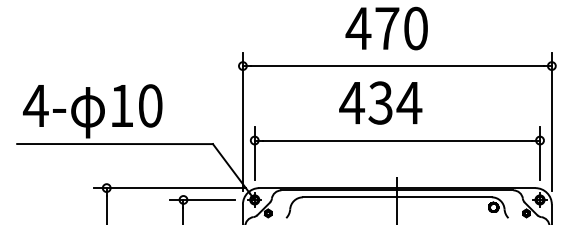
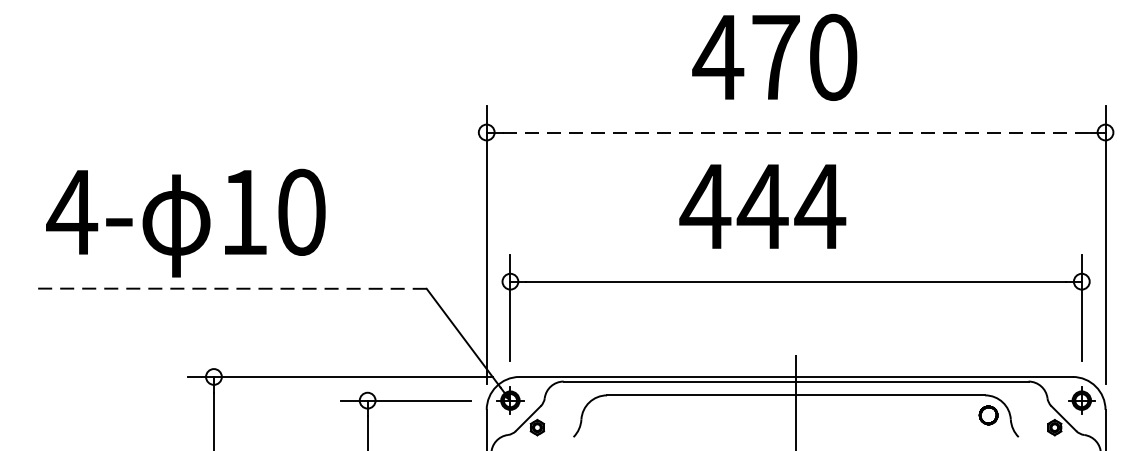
line: (397, 66) -> (796, 133), solid -> dashed
text: (380, 102) -> (762, 205), 434 -> 444
line: (115, 144) -> (231, 289), solid -> dashed

